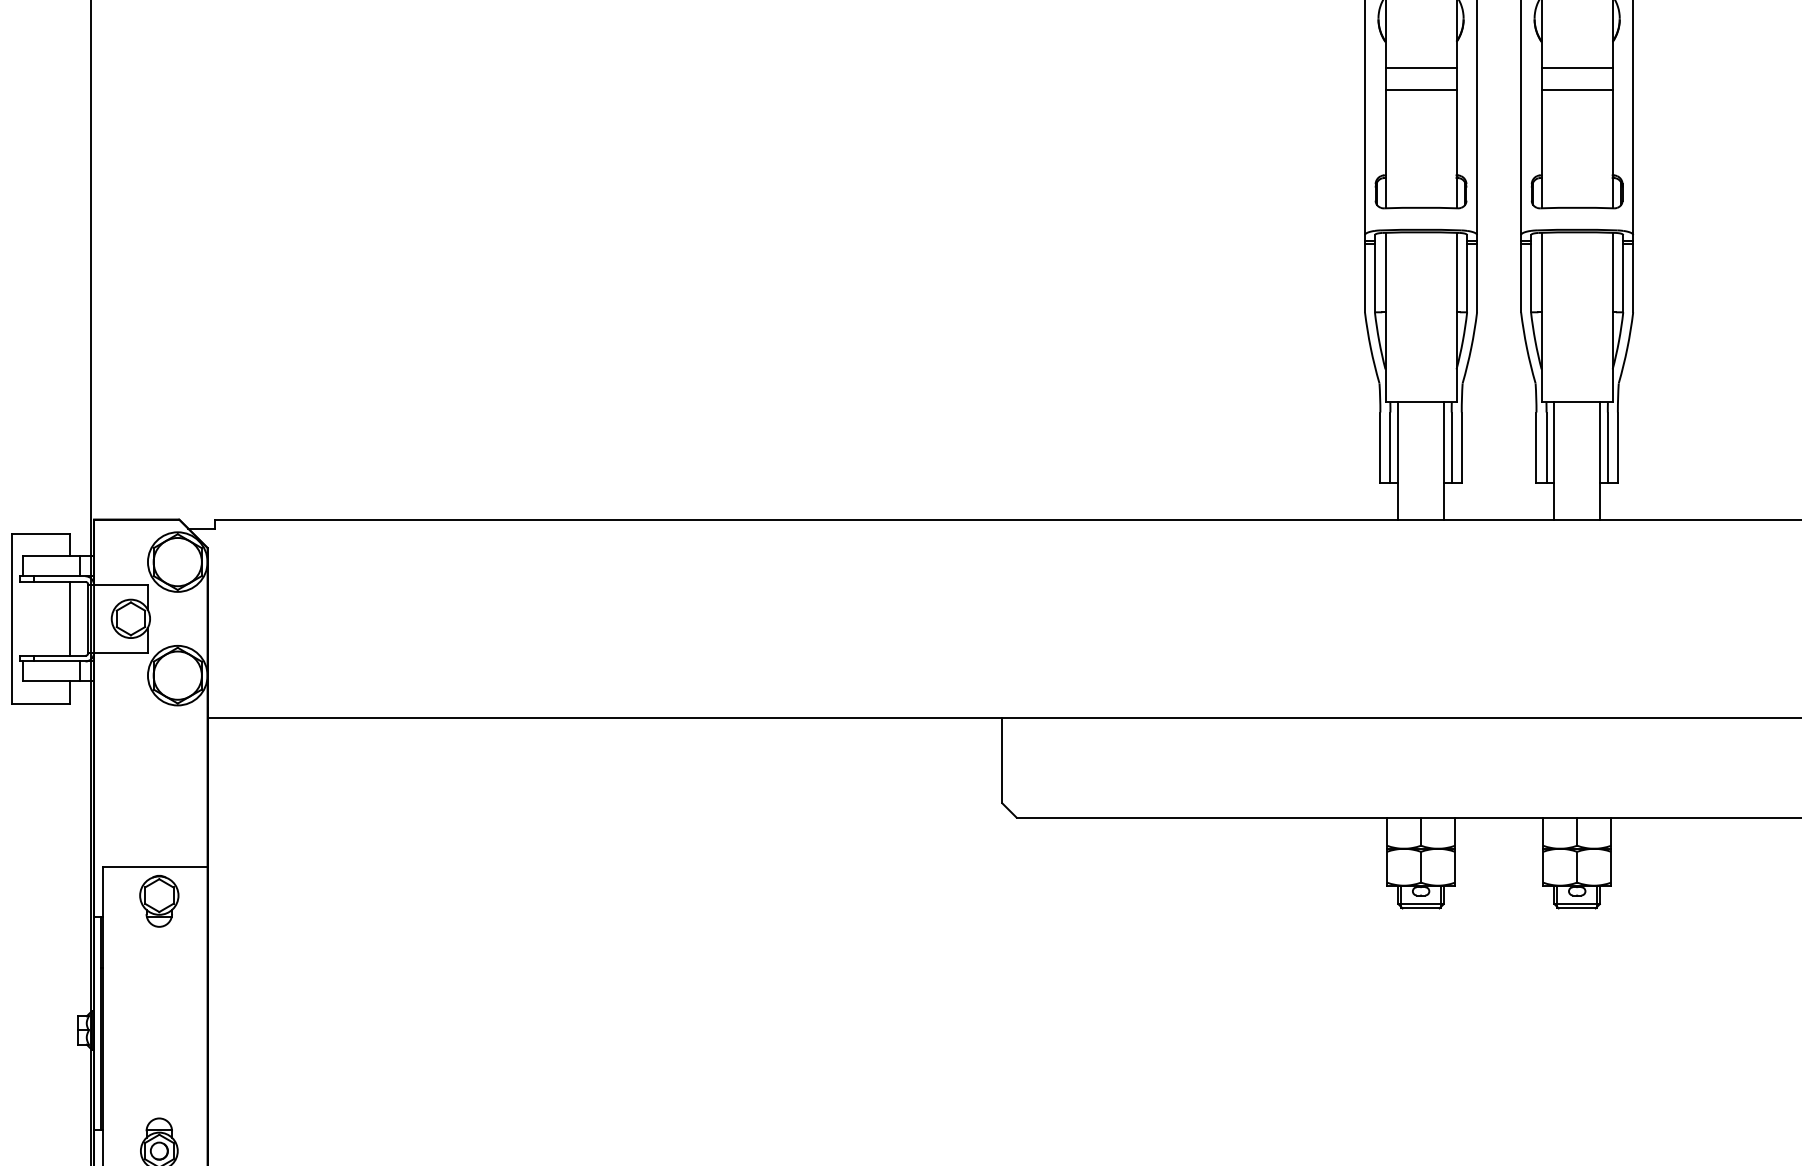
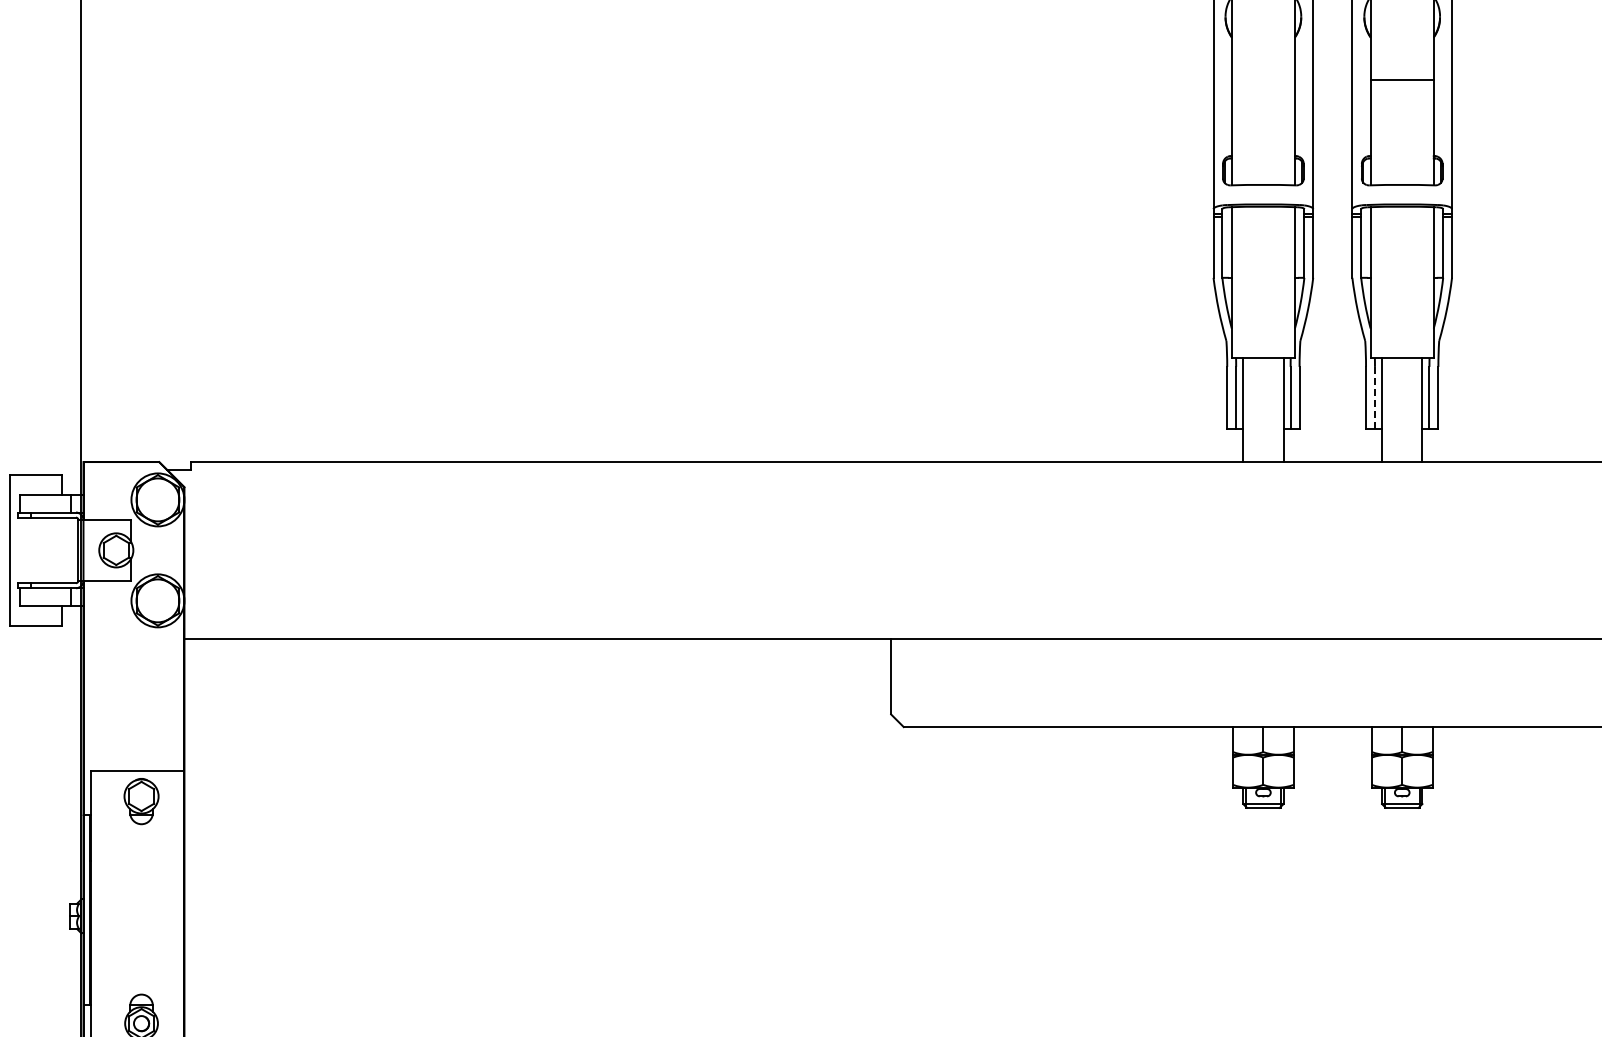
line: (1420, 67) -> (1262, 60), removed
line: (1576, 67) -> (1401, 60), removed
line: (1420, 90) -> (1262, 80), removed
line: (1547, 448) -> (1375, 398), solid -> dashed
line: (70, 618) -> (62, 550), removed

